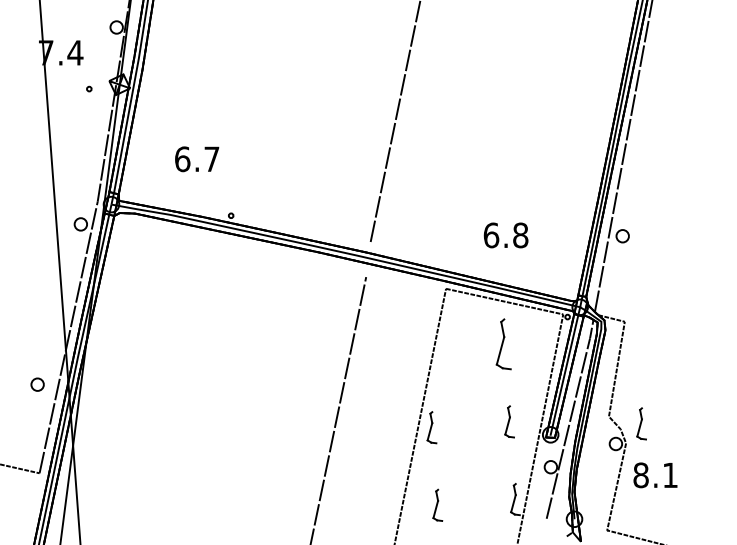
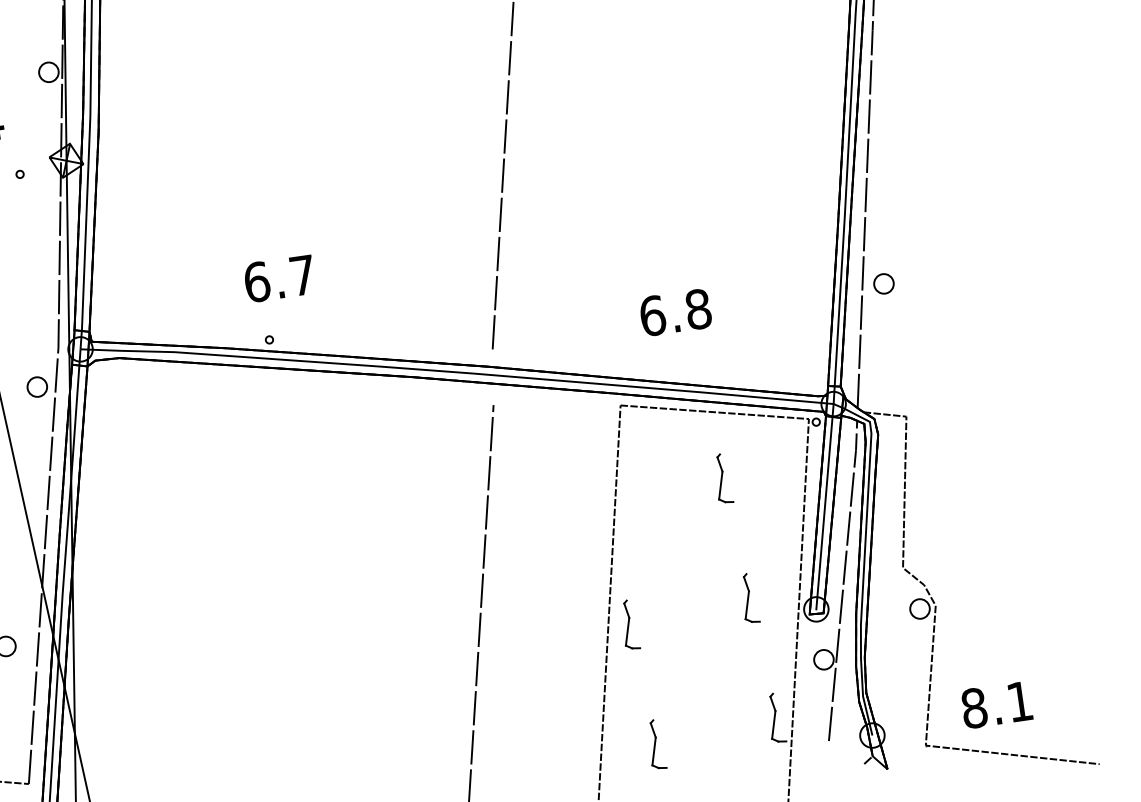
text: (197, 159) -> (280, 279), moved
text: (505, 235) -> (674, 312), moved
part: (503, 343) -> (722, 477), size x0.62
part: (641, 423) -> (955, 571), removed
text: (655, 475) -> (996, 705), moved

